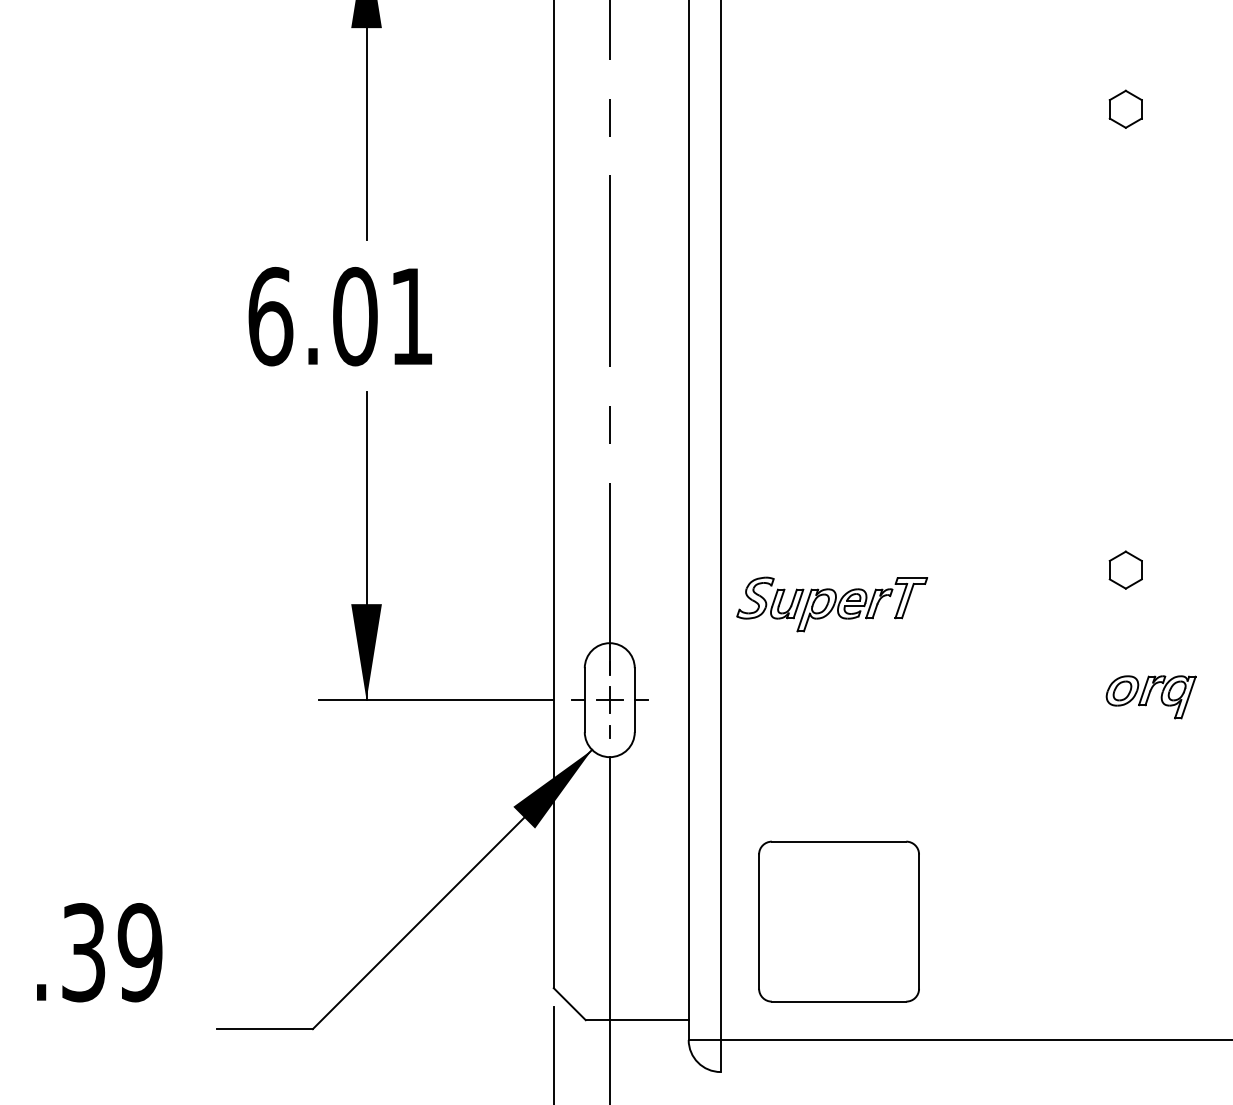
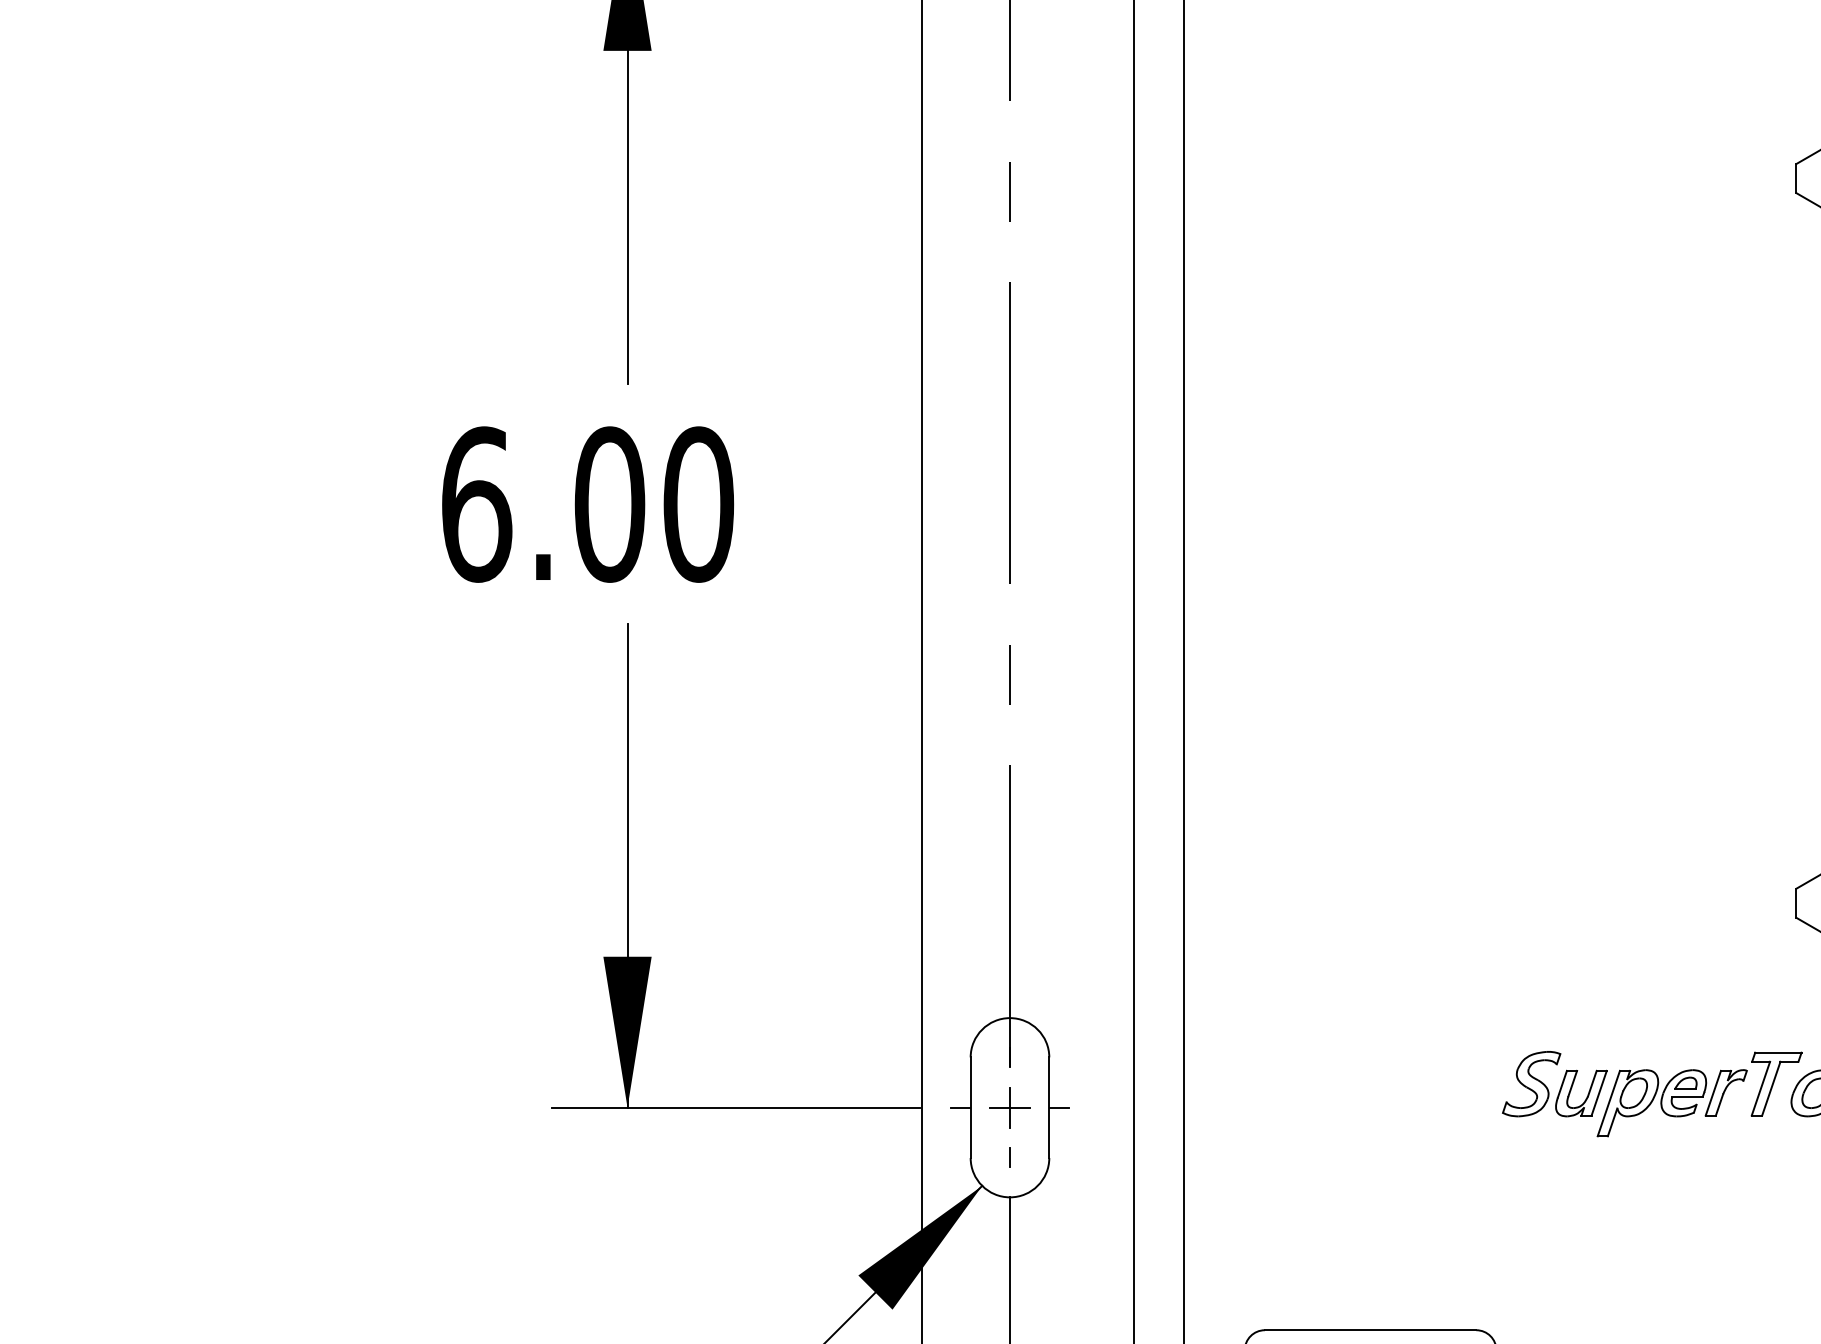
text: (411, 316) -> (698, 504), 6.01 -> 6.00
part: (832, 604) -> (1652, 1094), moved

